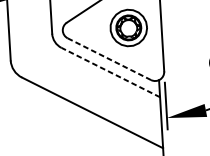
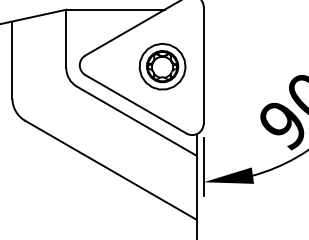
line: (109, 59) -> (135, 104), dashed -> solid
line: (110, 72) -> (136, 120), dashed -> solid

